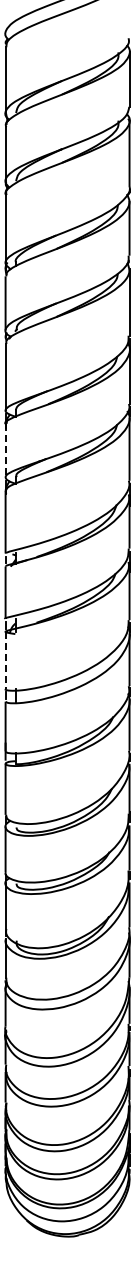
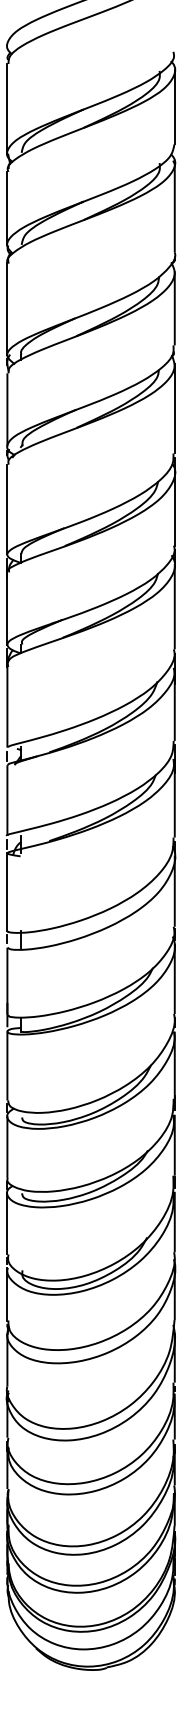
line: (5, 450) -> (7, 608), dashed -> solid
line: (5, 660) -> (7, 892), dashed -> solid

